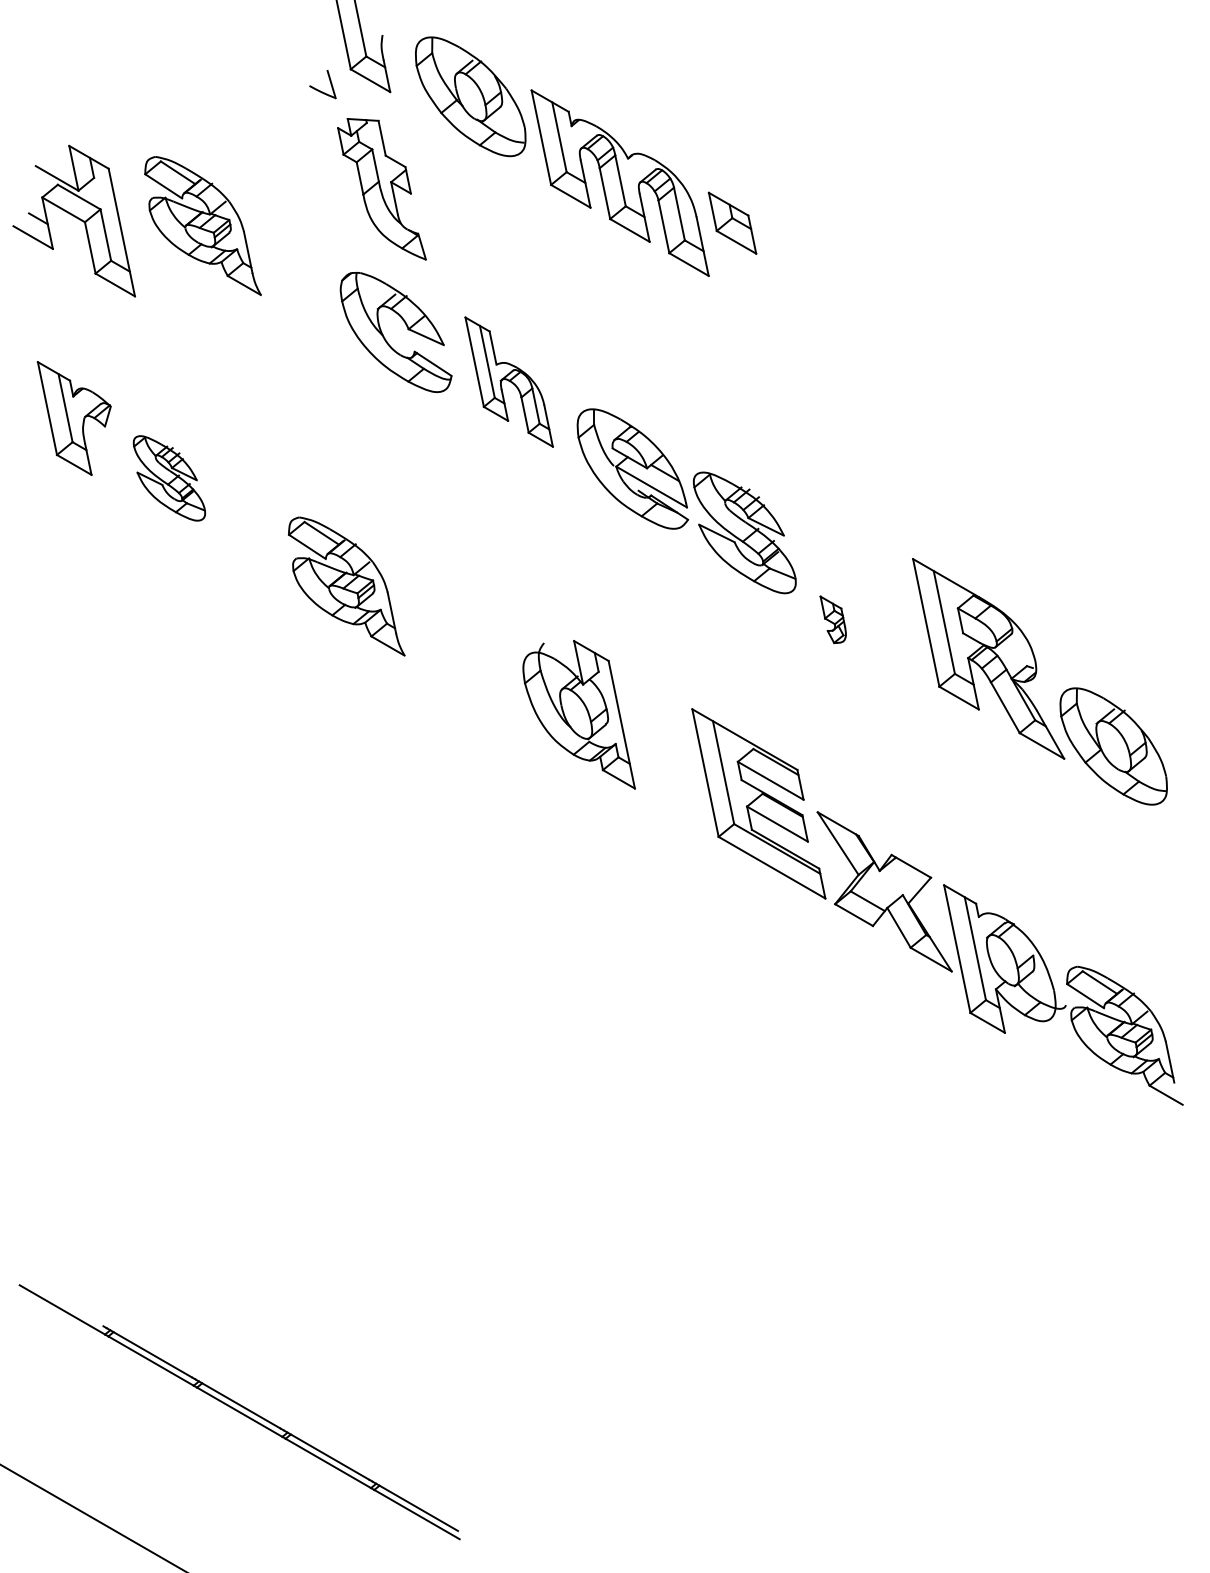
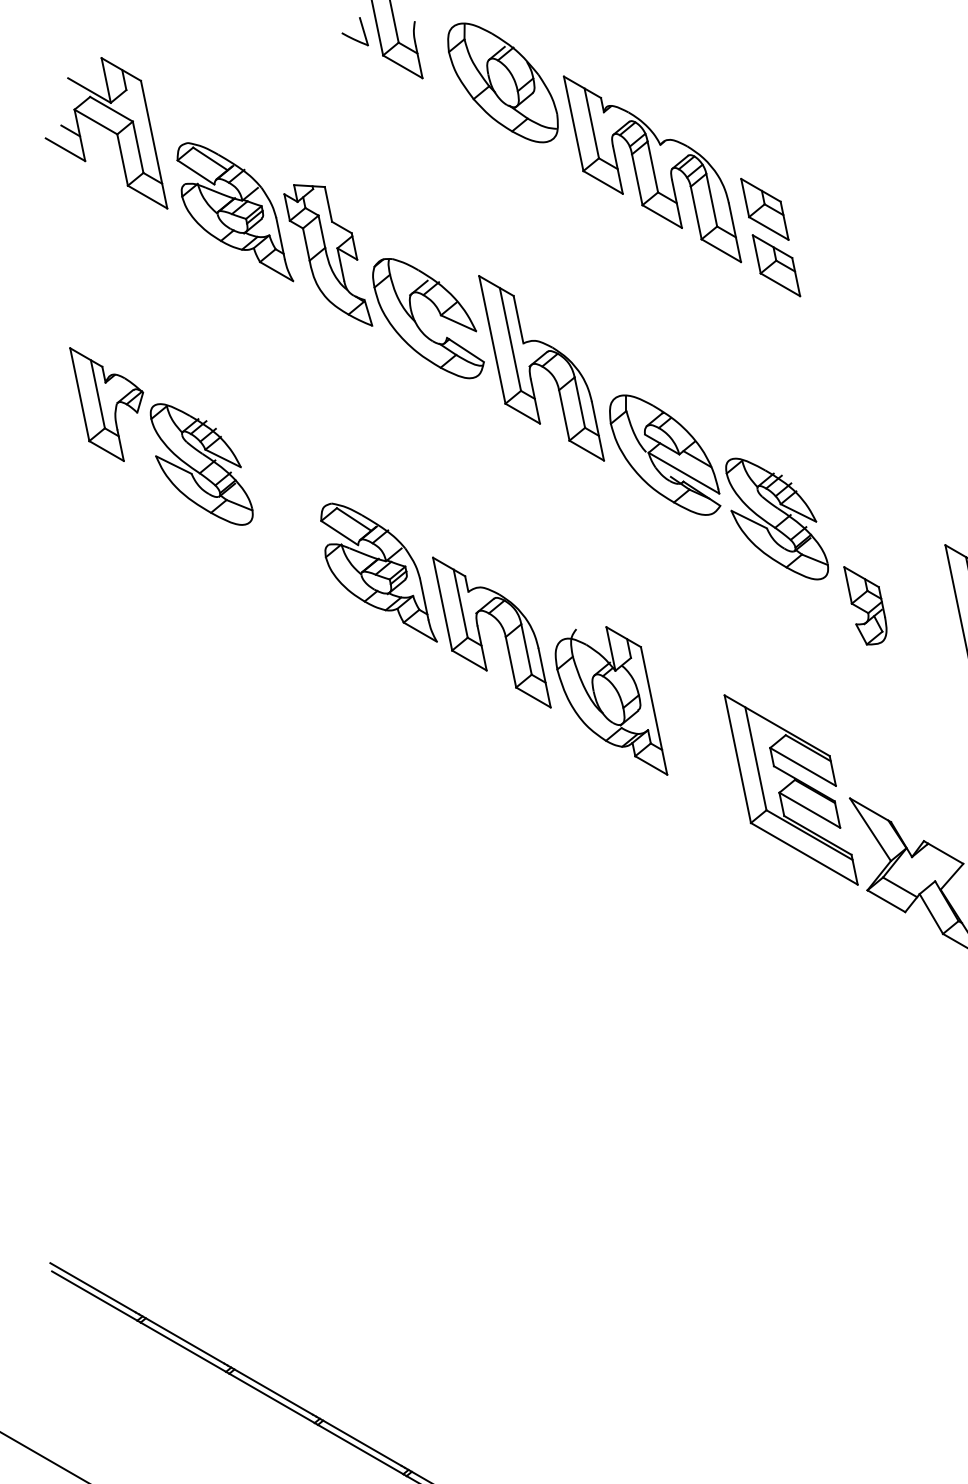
part: (320, 90) -> (352, 37), moved
part: (381, 189) -> (327, 255), moved
part: (73, 220) -> (105, 132), moved
part: (743, 279) -> (775, 265), added
part: (508, 381) -> (540, 367), size x1.43
part: (169, 478) -> (201, 464), size x1.43
part: (833, 619) -> (865, 605), size x1.67
part: (469, 642) -> (501, 628), added
line: (60, 1301) -> (92, 1287), added

